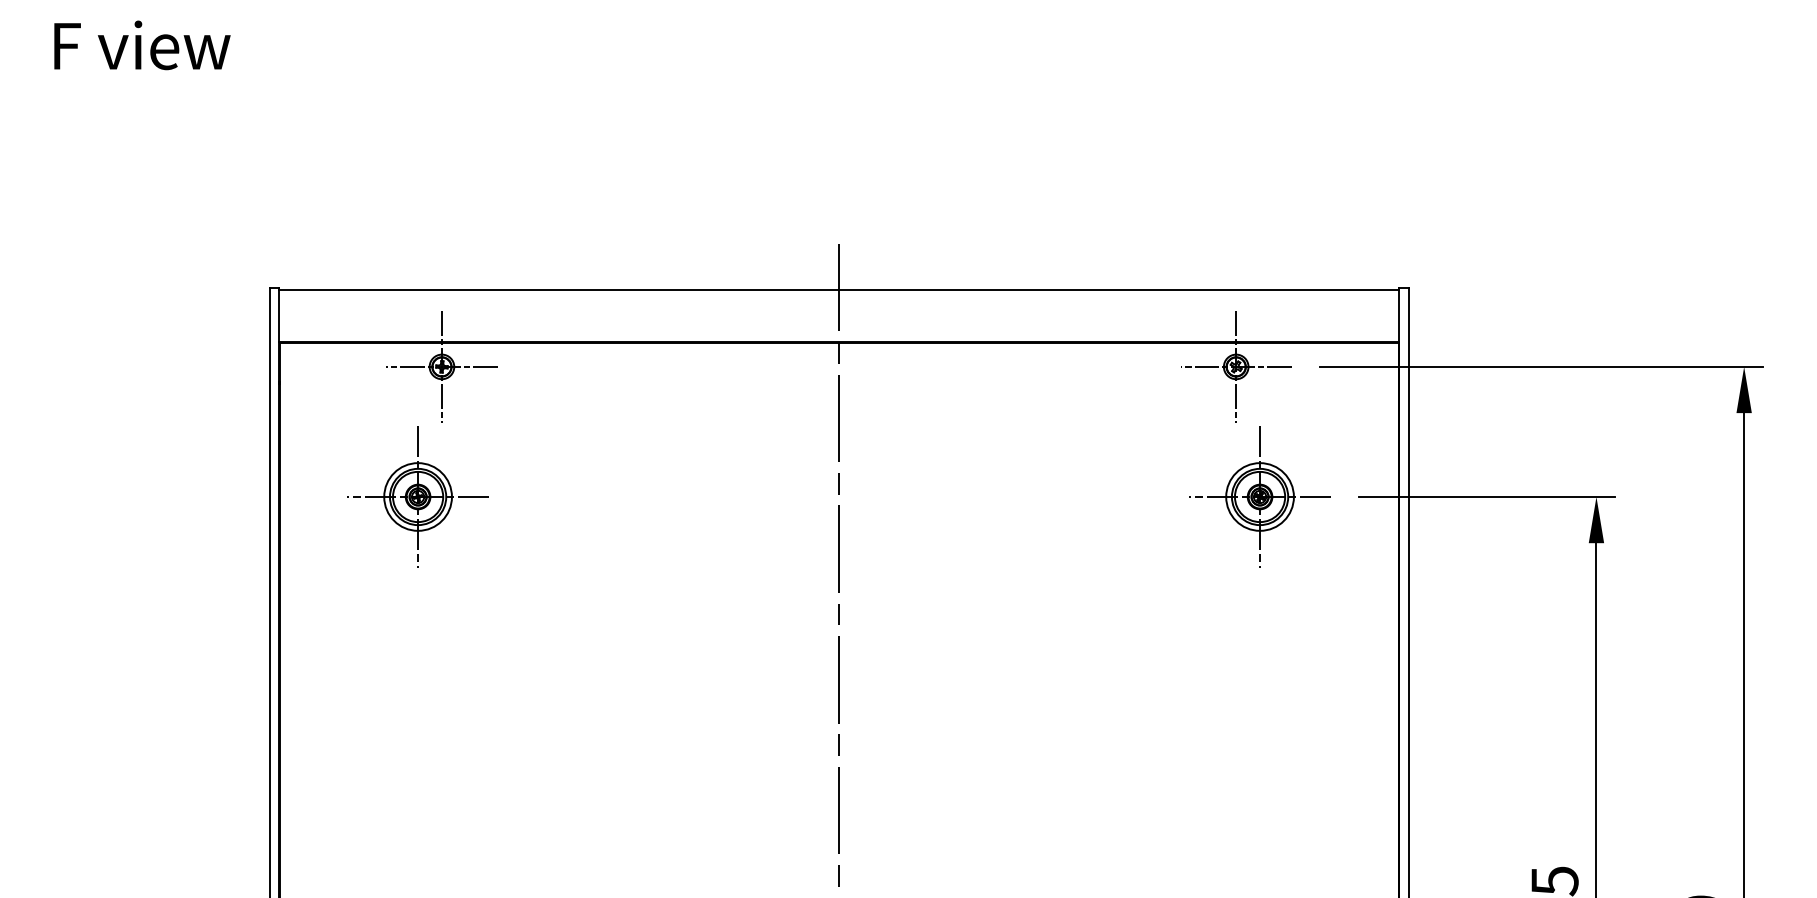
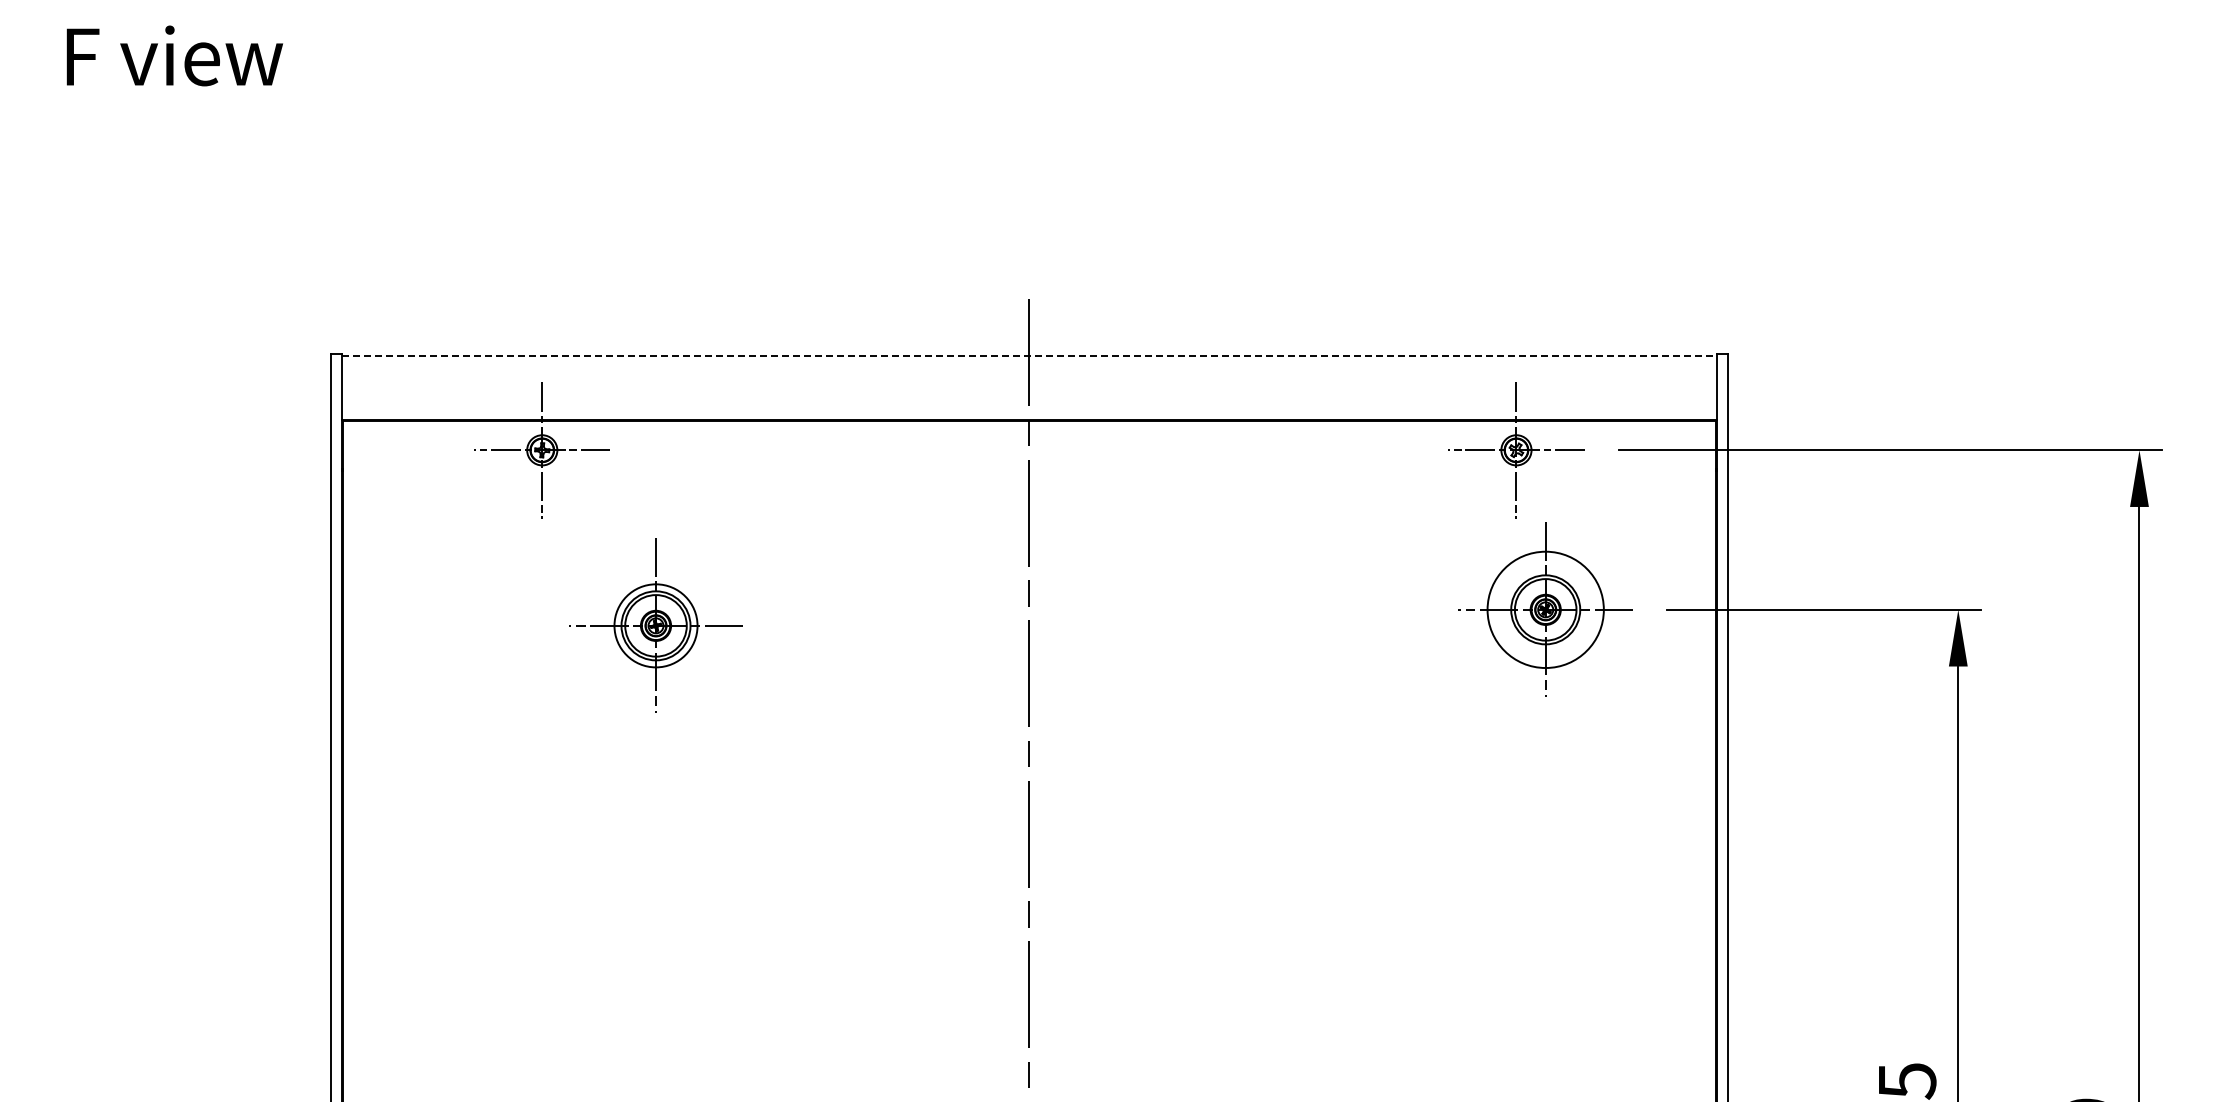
line: (839, 289) -> (1029, 355), solid -> dashed
part: (417, 496) -> (655, 625), moved
circle: (1259, 496) -> (1545, 609), size x1.4

